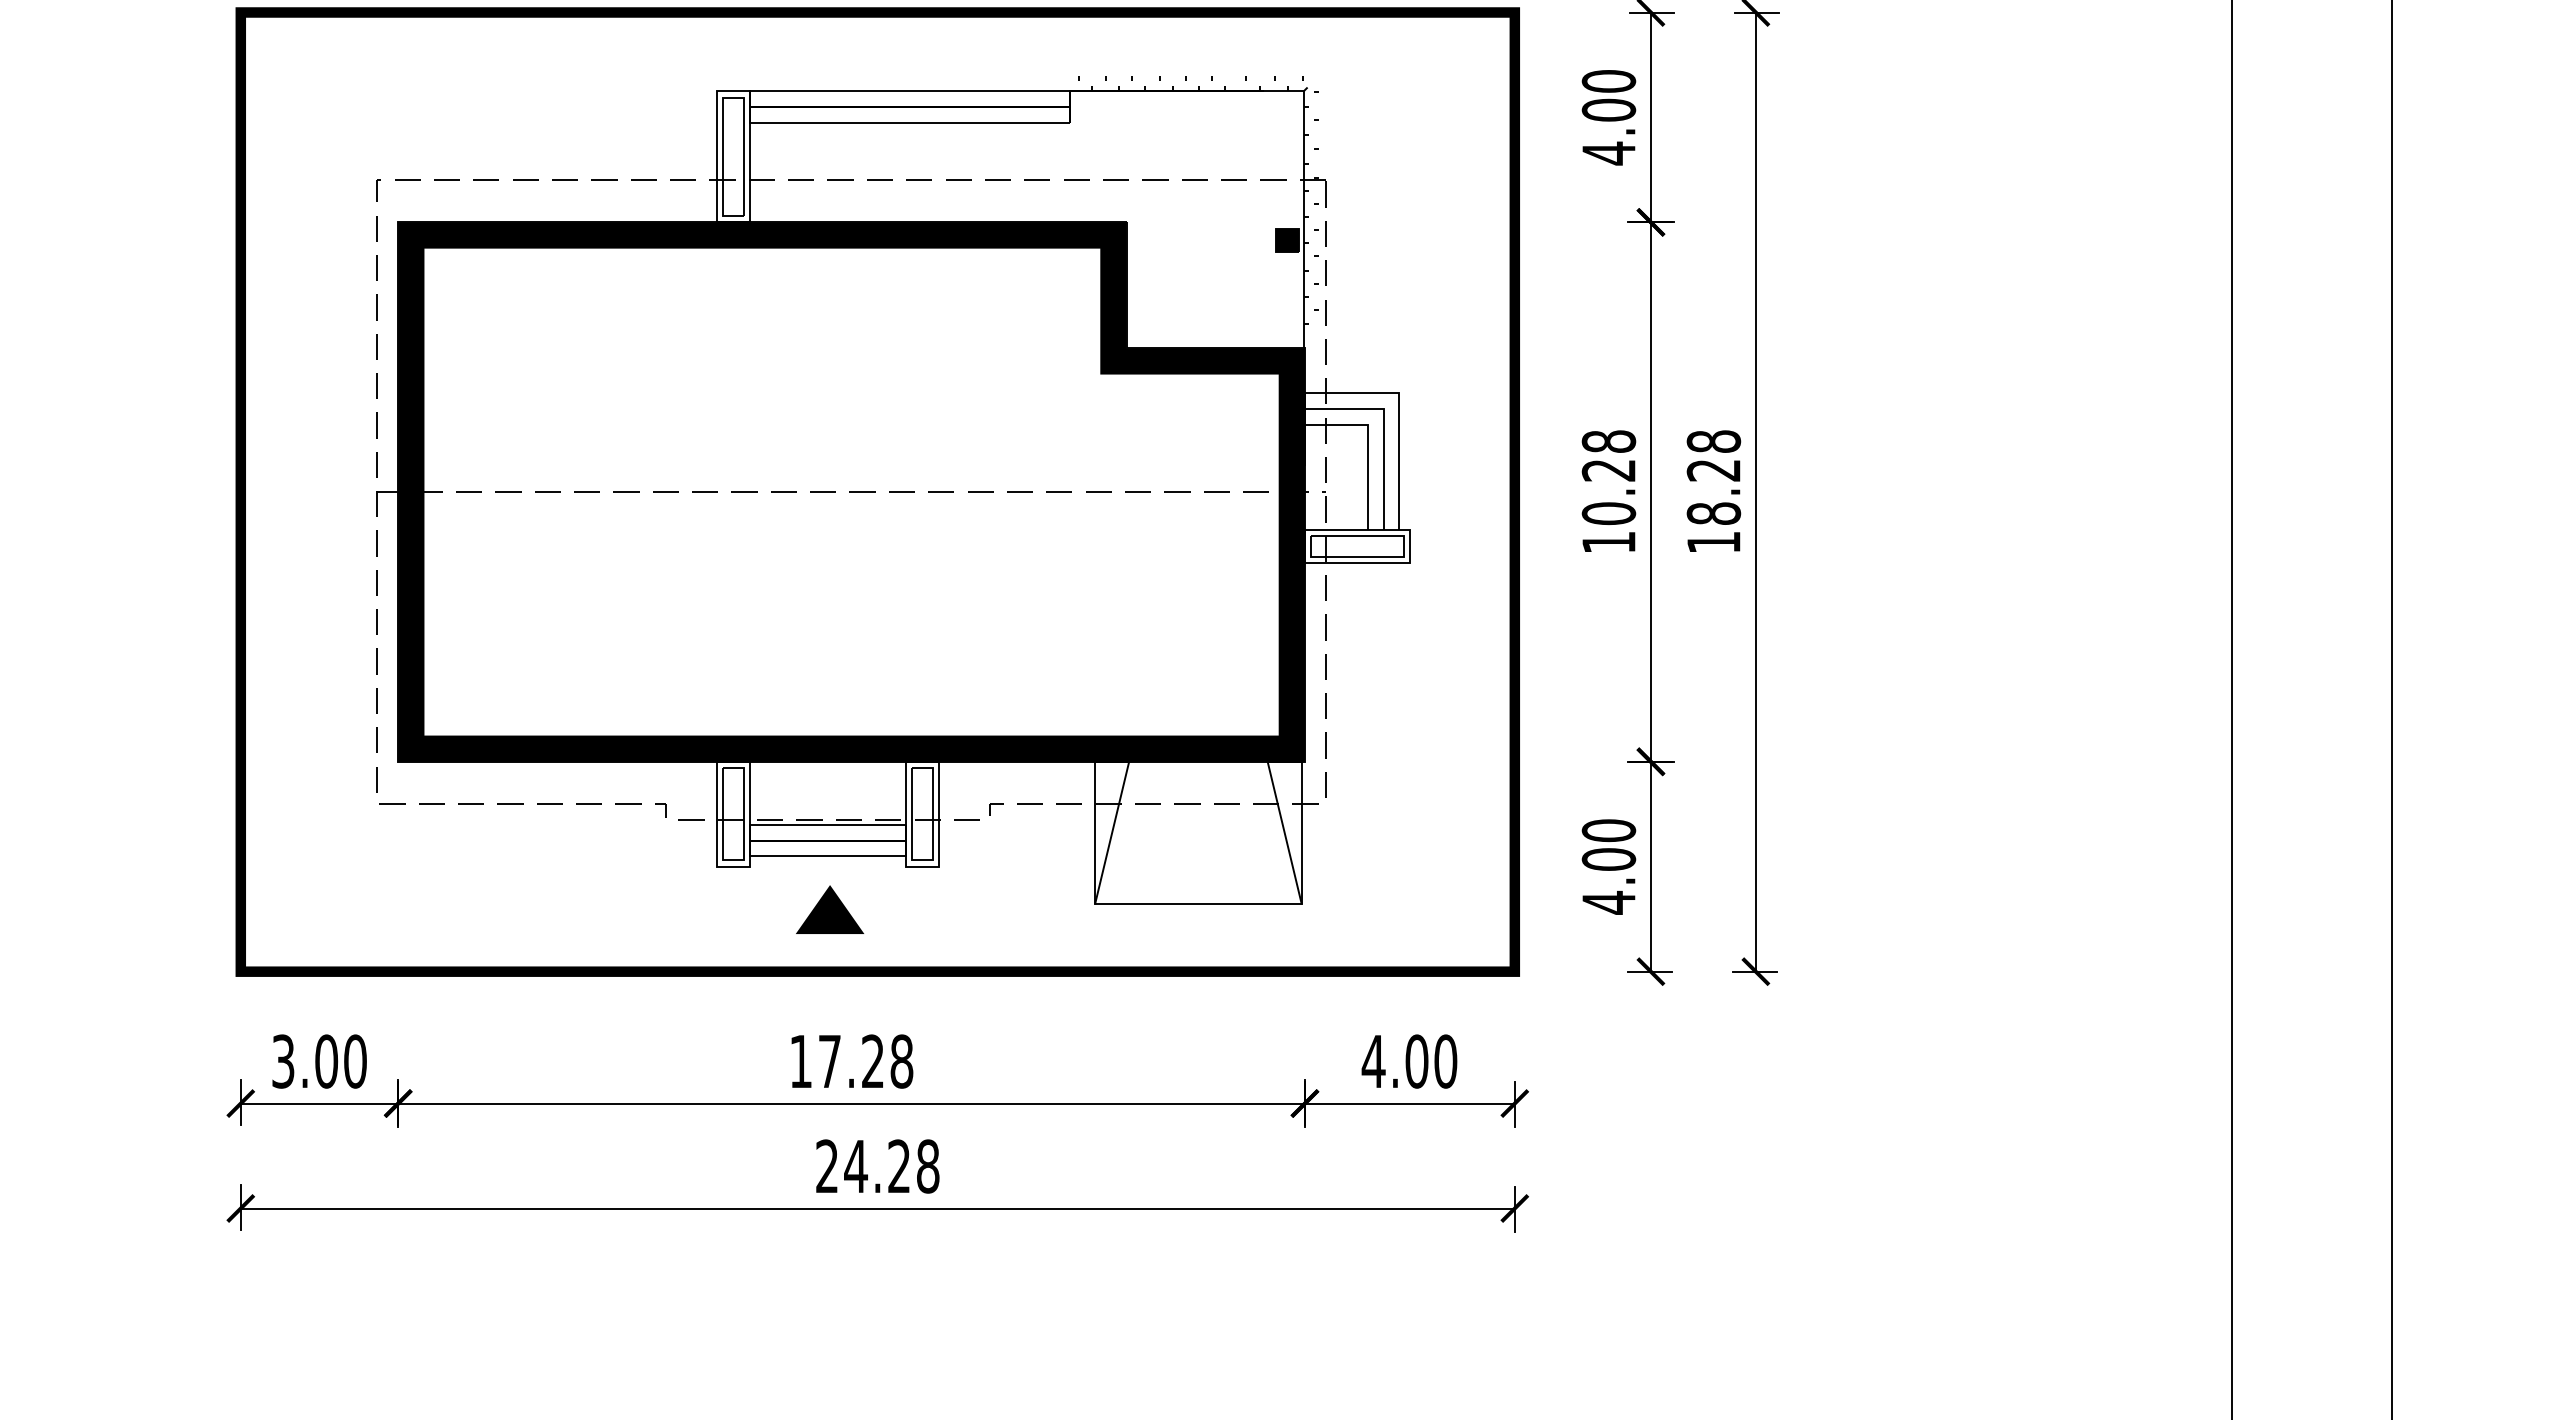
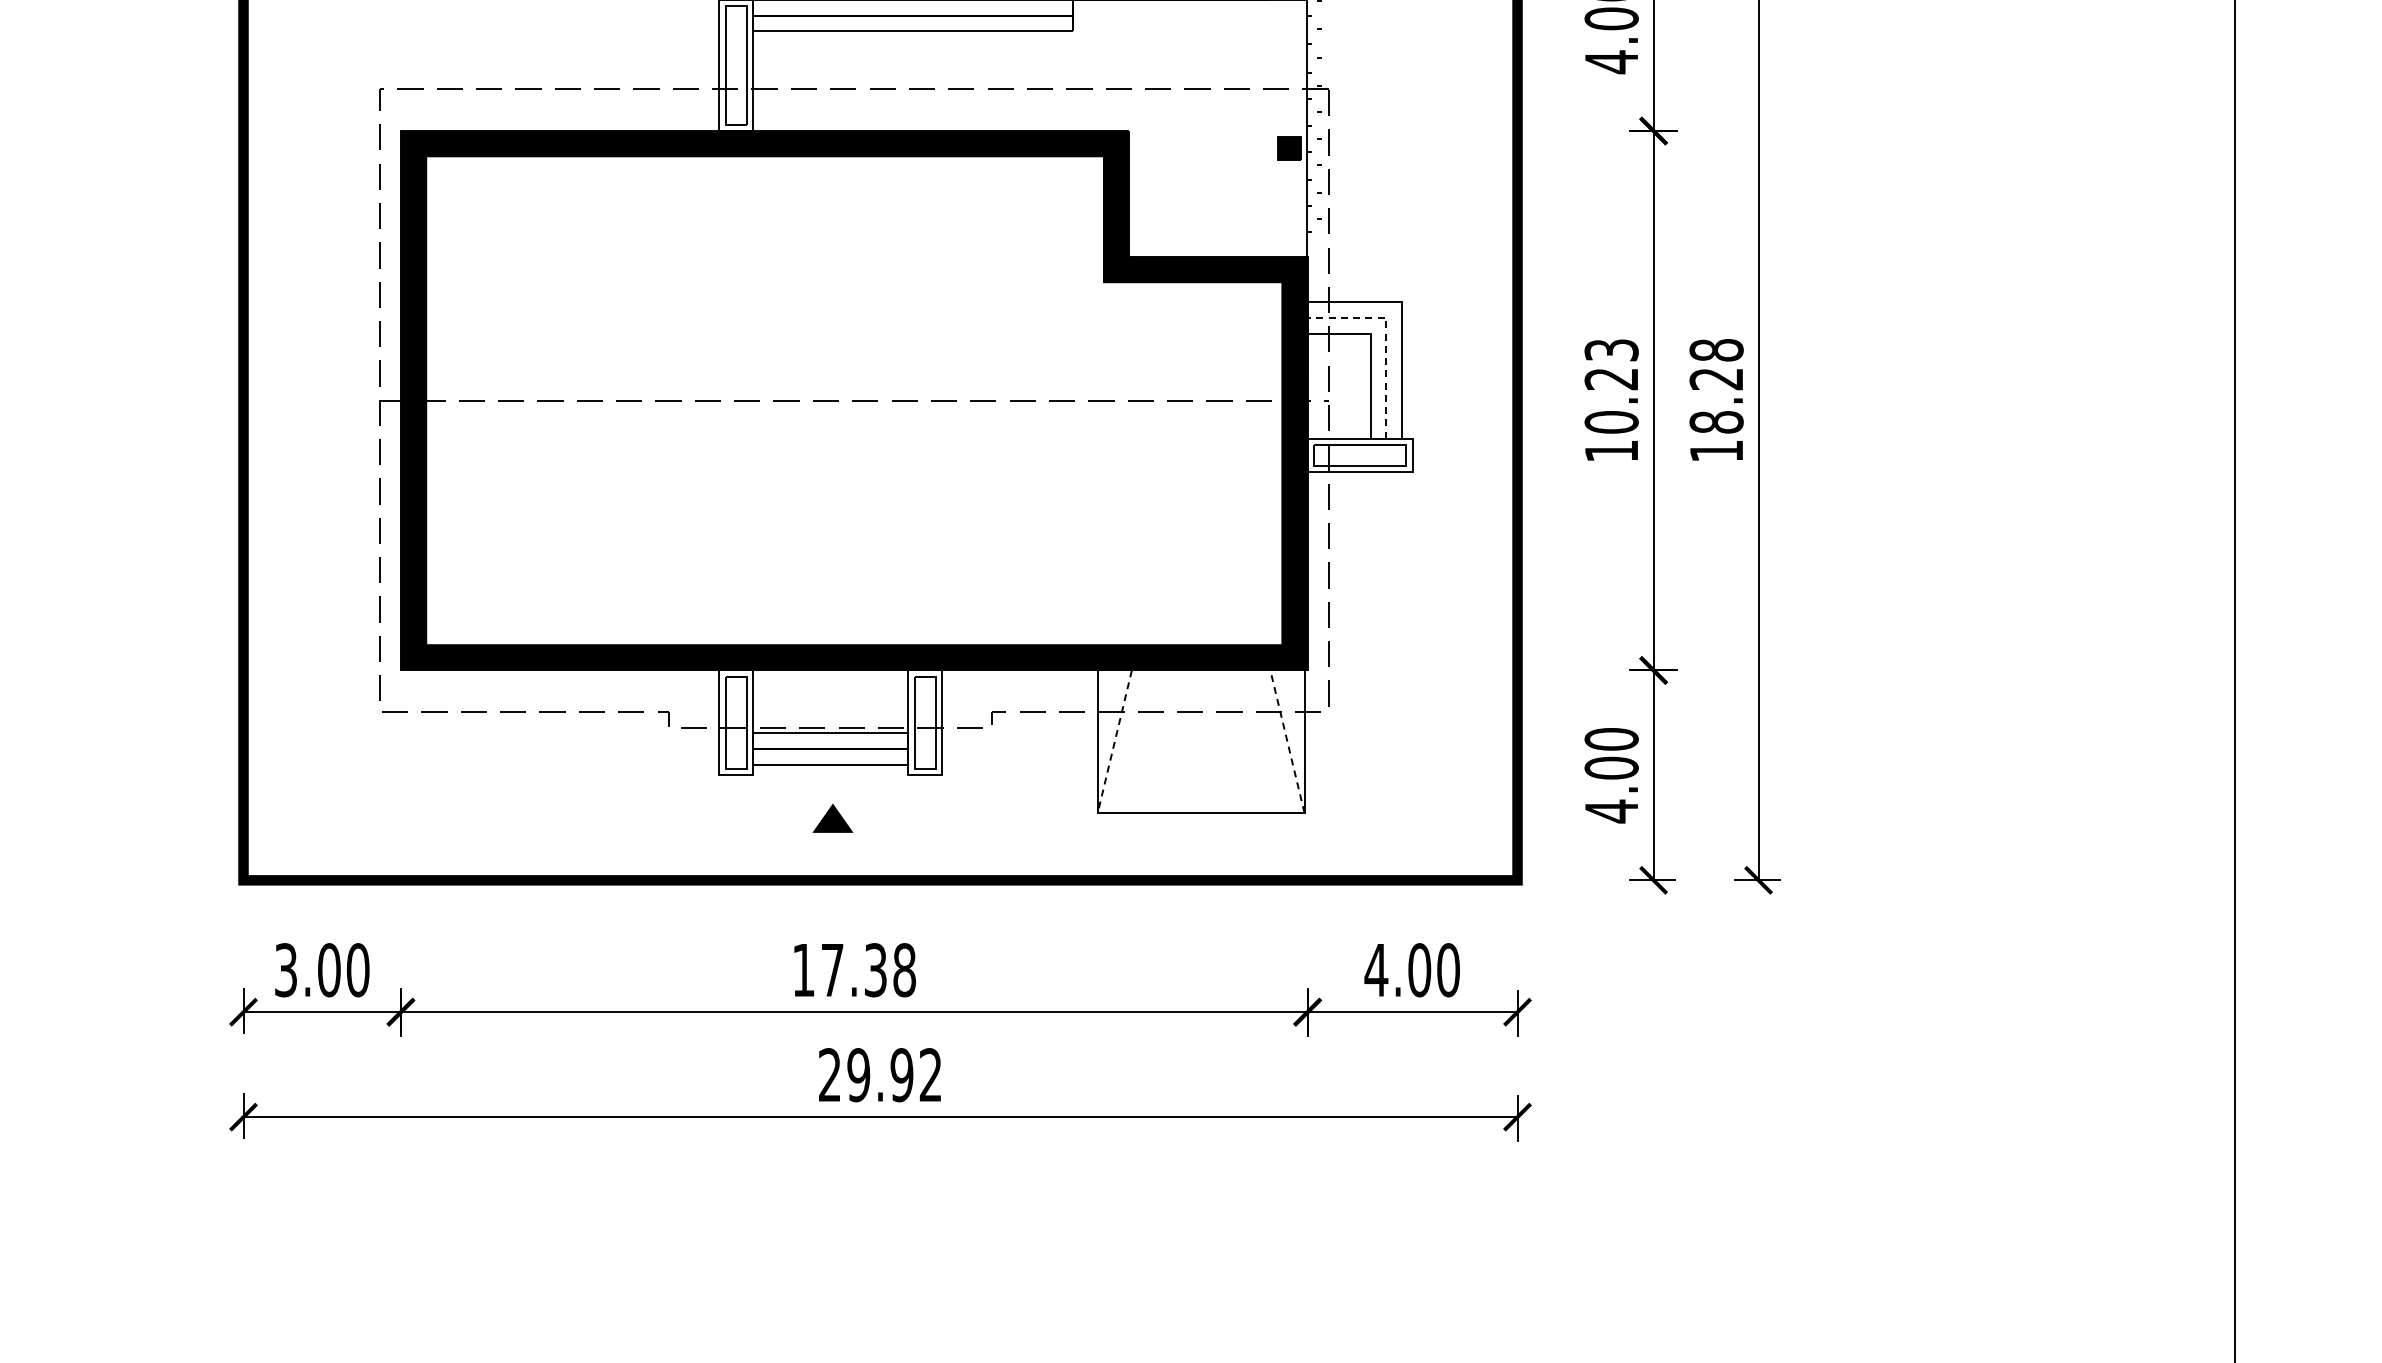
line: (1383, 421) -> (1386, 330), solid -> dashed
text: (1608, 441) -> (1611, 350), 10.28 -> 10.23
line: (1284, 832) -> (1287, 741), solid -> dashed
line: (1111, 833) -> (1114, 742), solid -> dashed
part: (830, 909) -> (833, 818), size x0.6
text: (872, 1061) -> (875, 970), 17.28 -> 17.38
text: (891, 1166) -> (894, 1075), 24.28 -> 29.92

